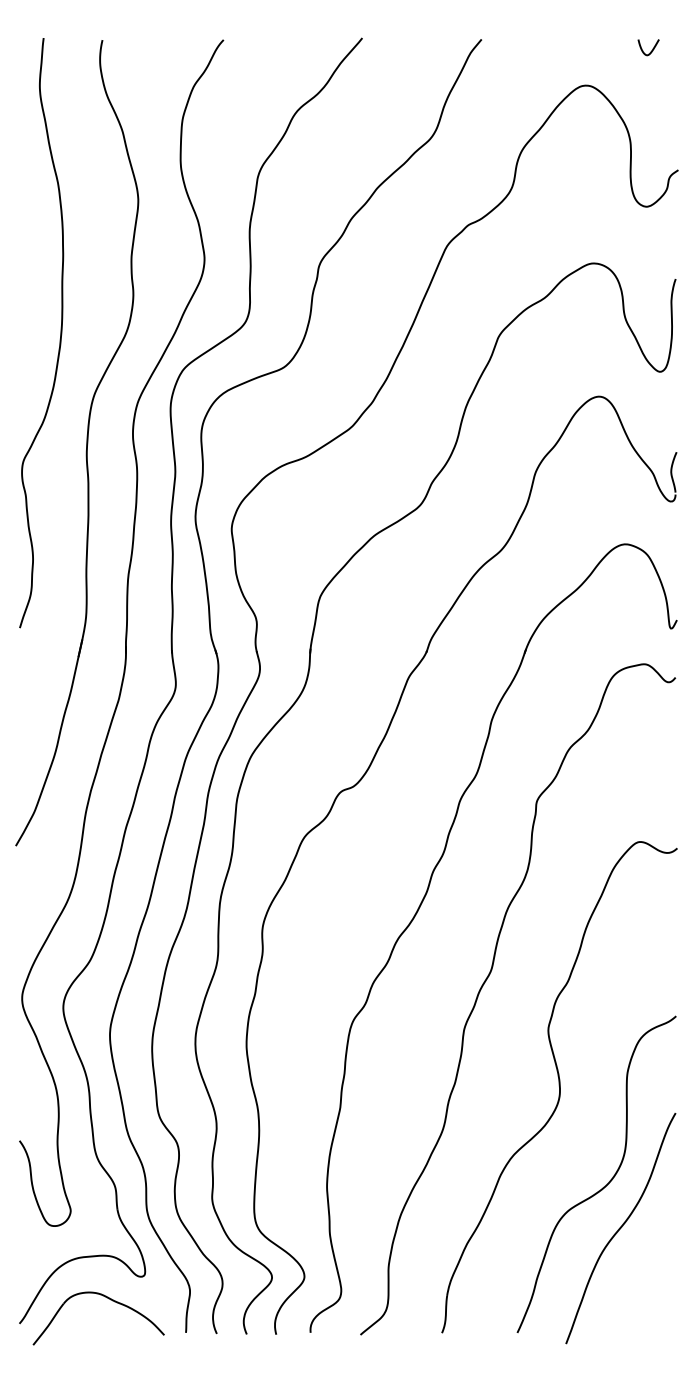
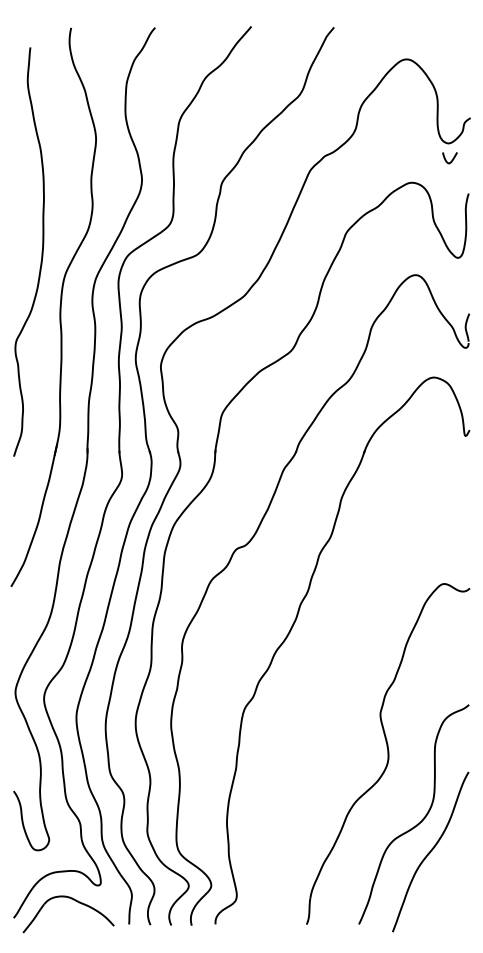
curve: (650, 51) -> (451, 160), moved
curve: (59, 332) -> (41, 251), moved
curve: (486, 982) -> (337, 681), removed

